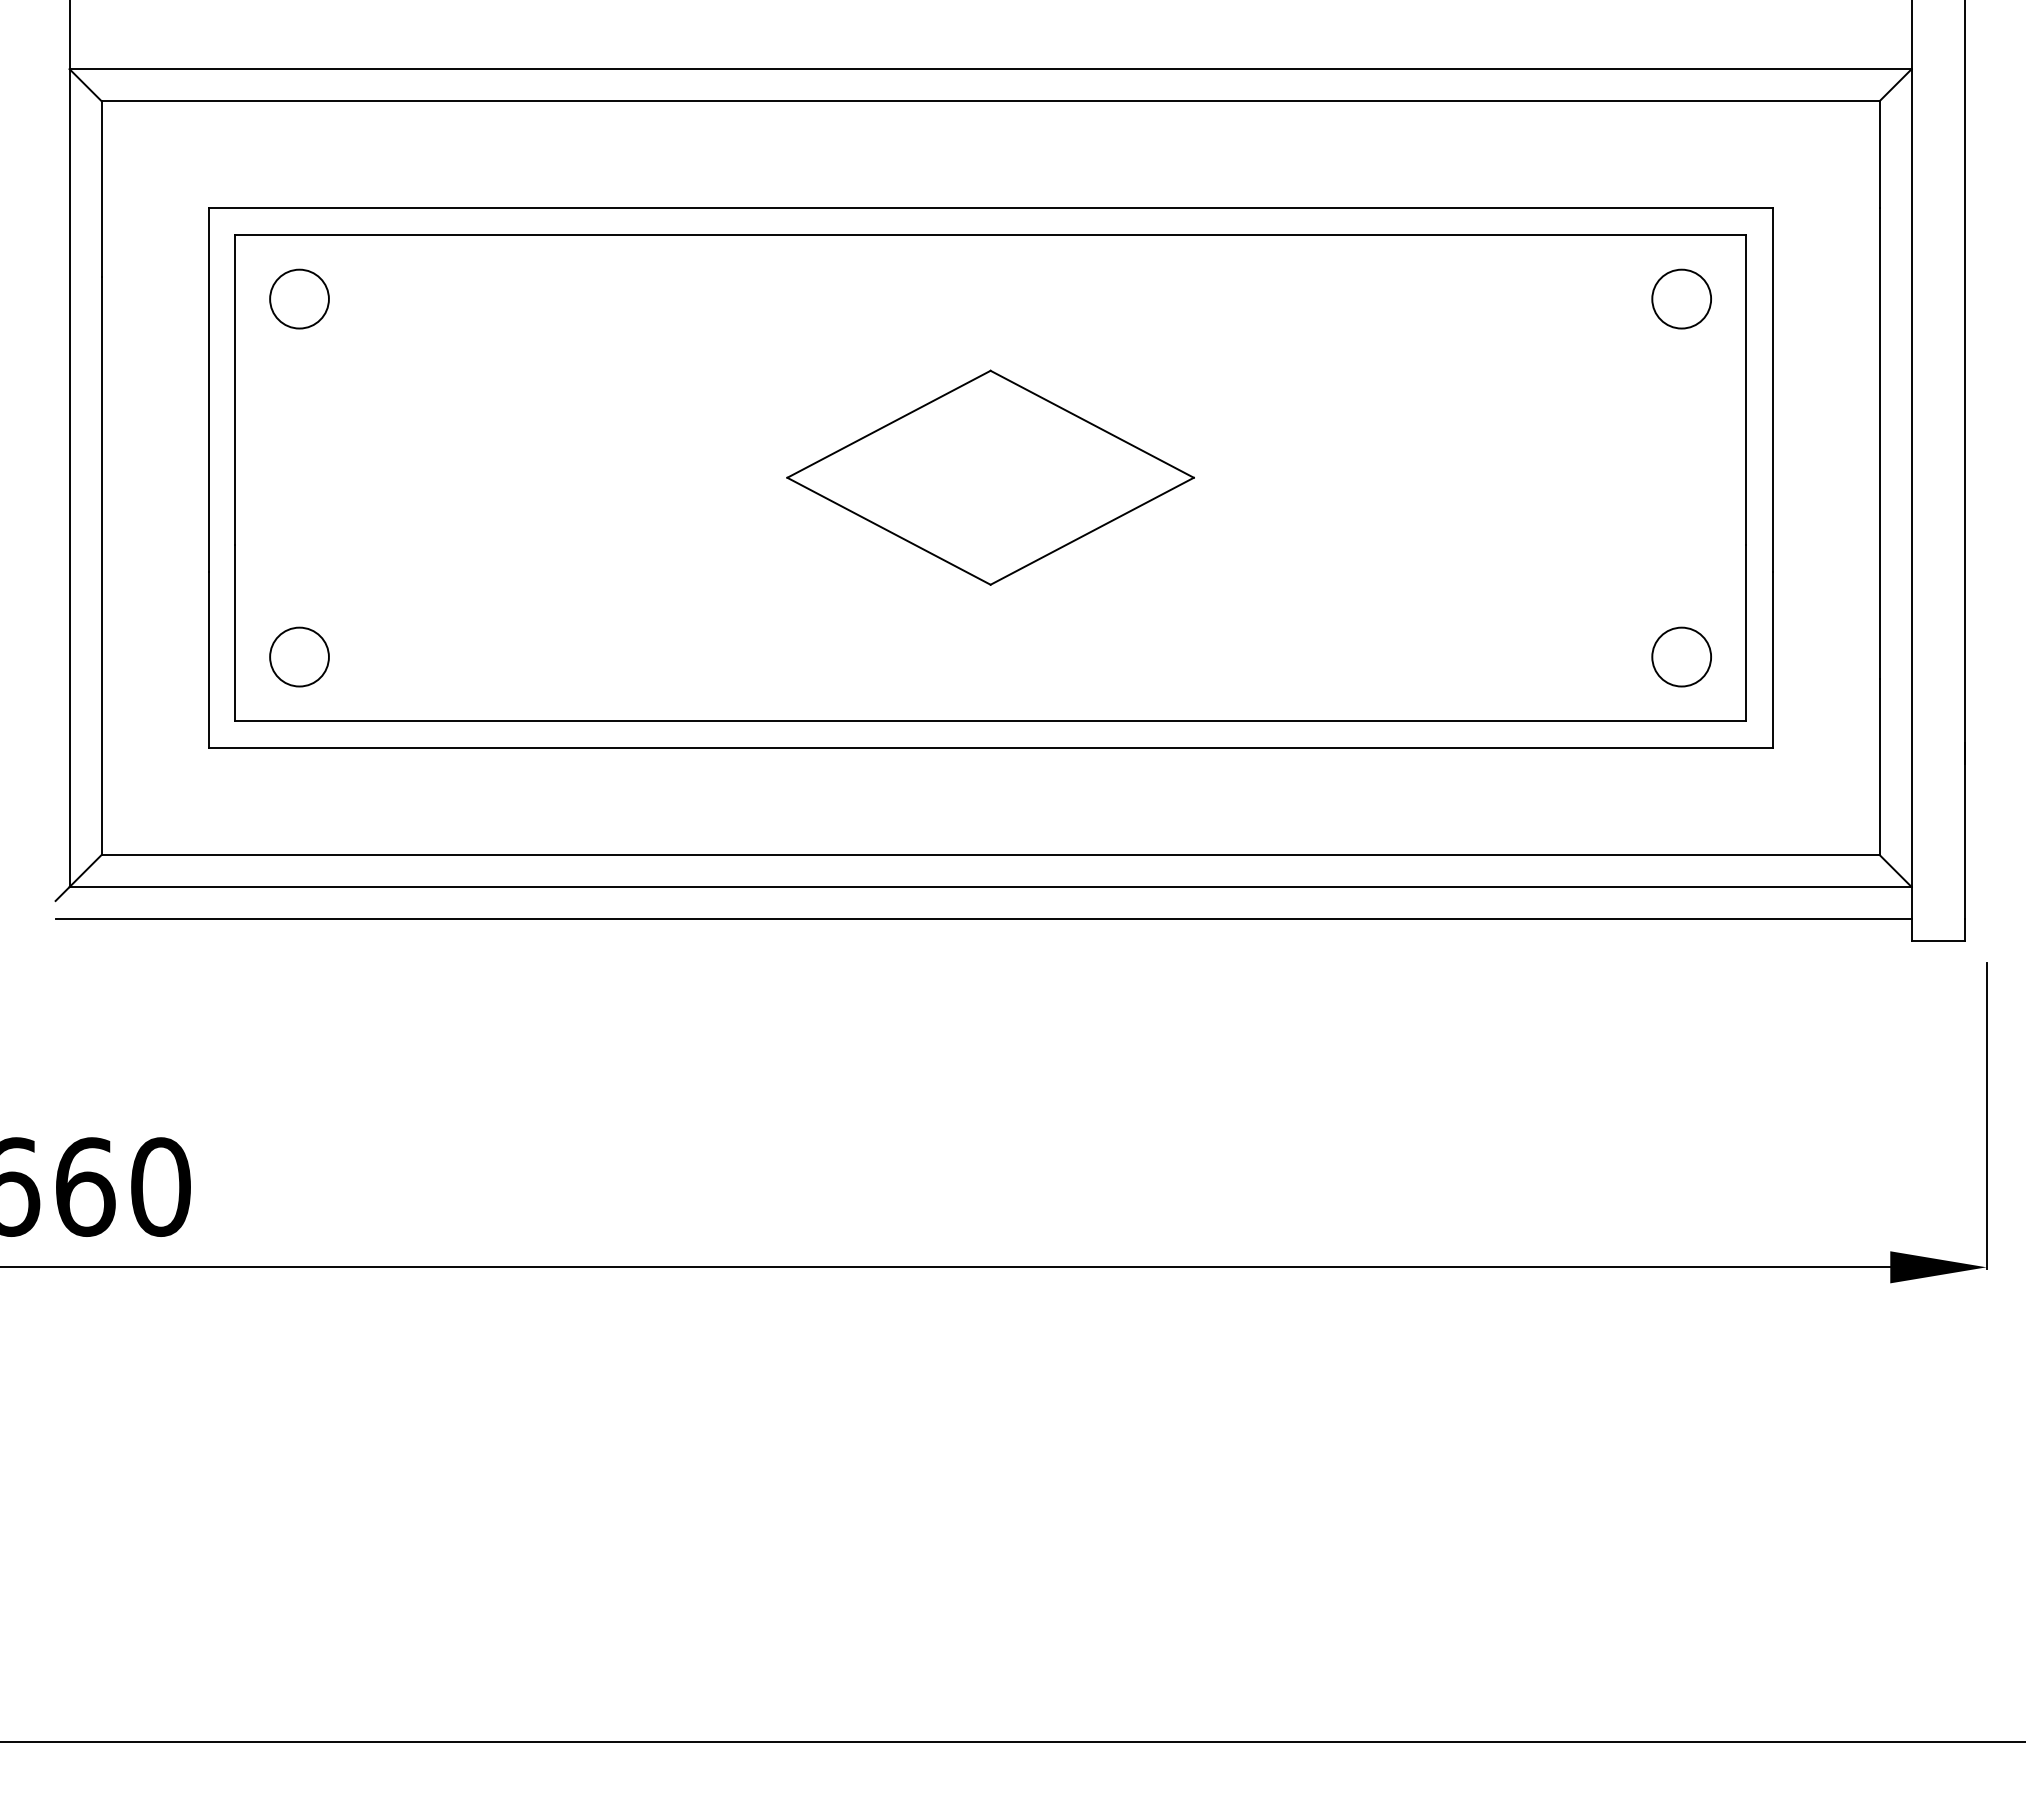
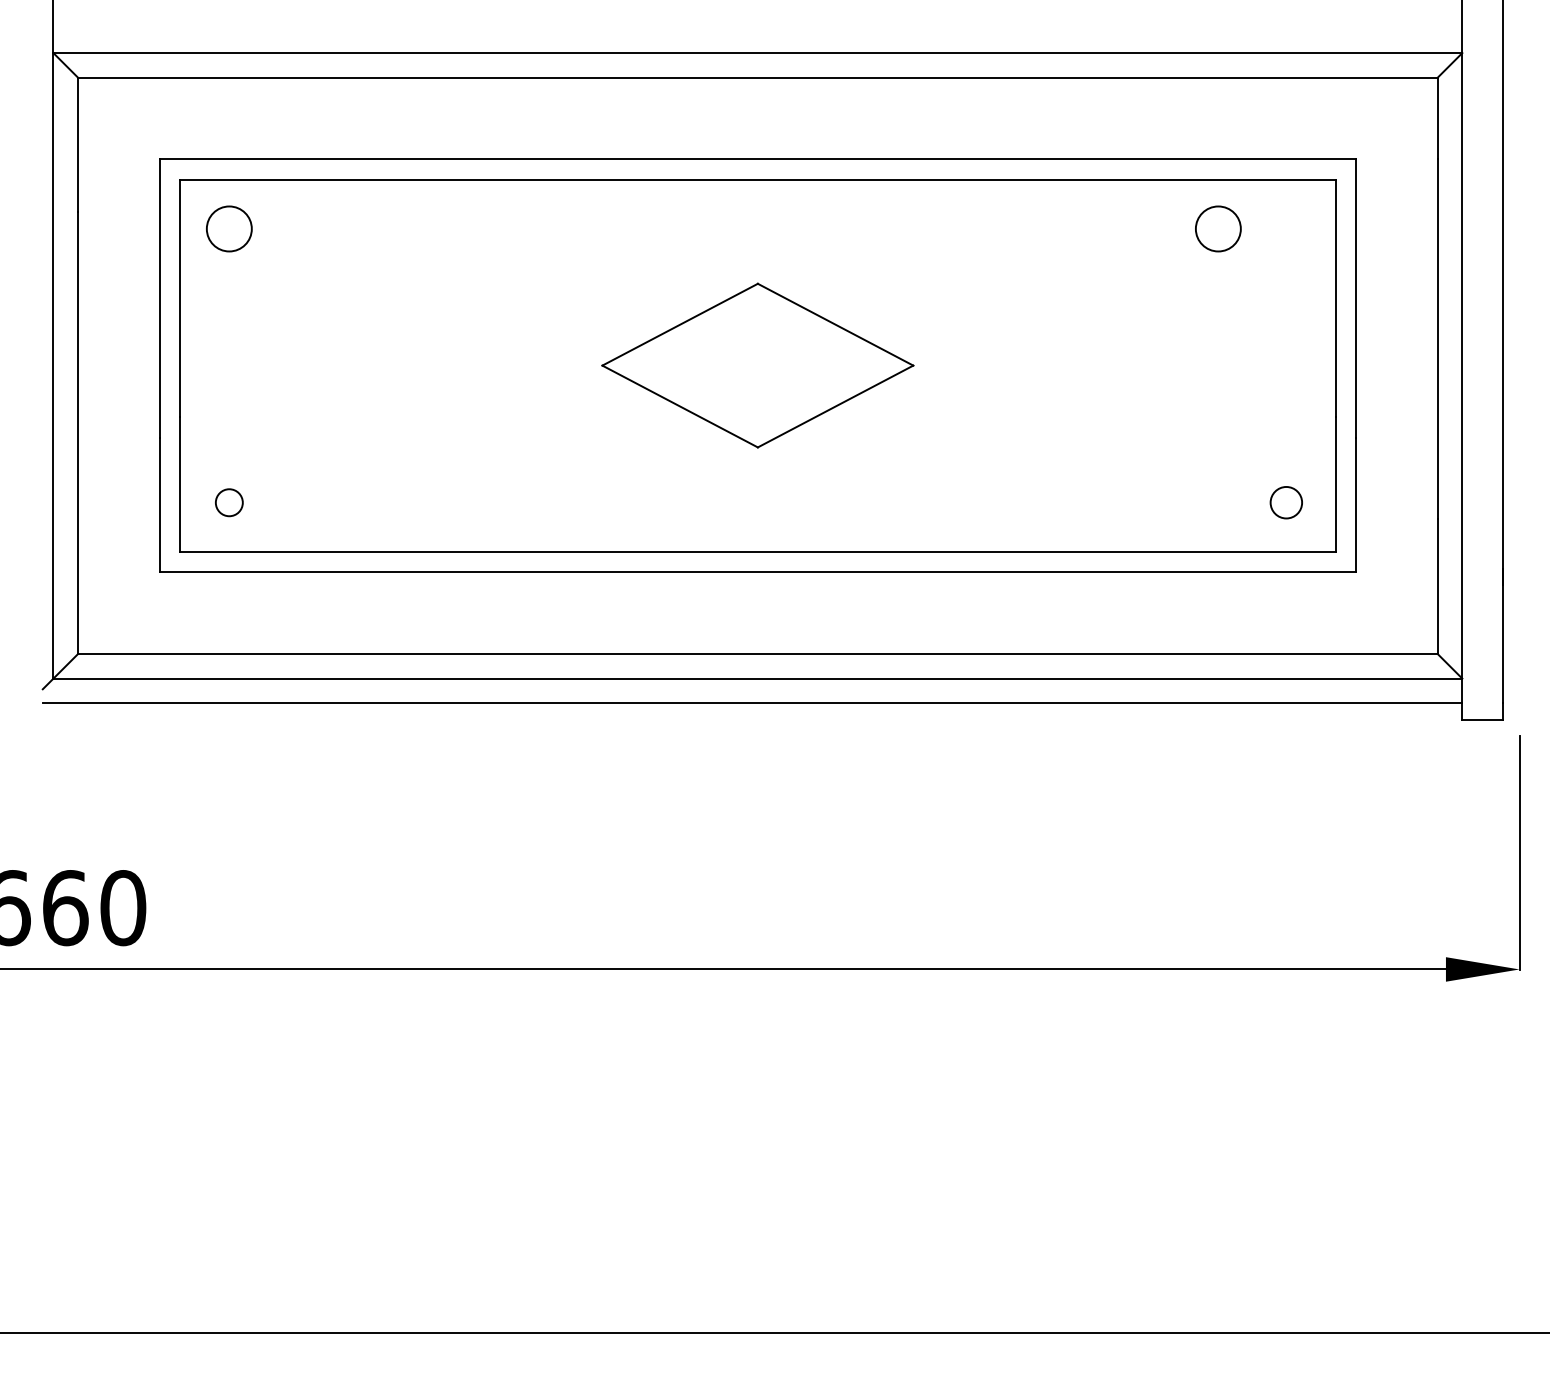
circle: (1681, 298) -> (1218, 228), moved
circle: (299, 656) -> (229, 502), size x0.6
circle: (1681, 656) -> (1286, 502), size x0.7

